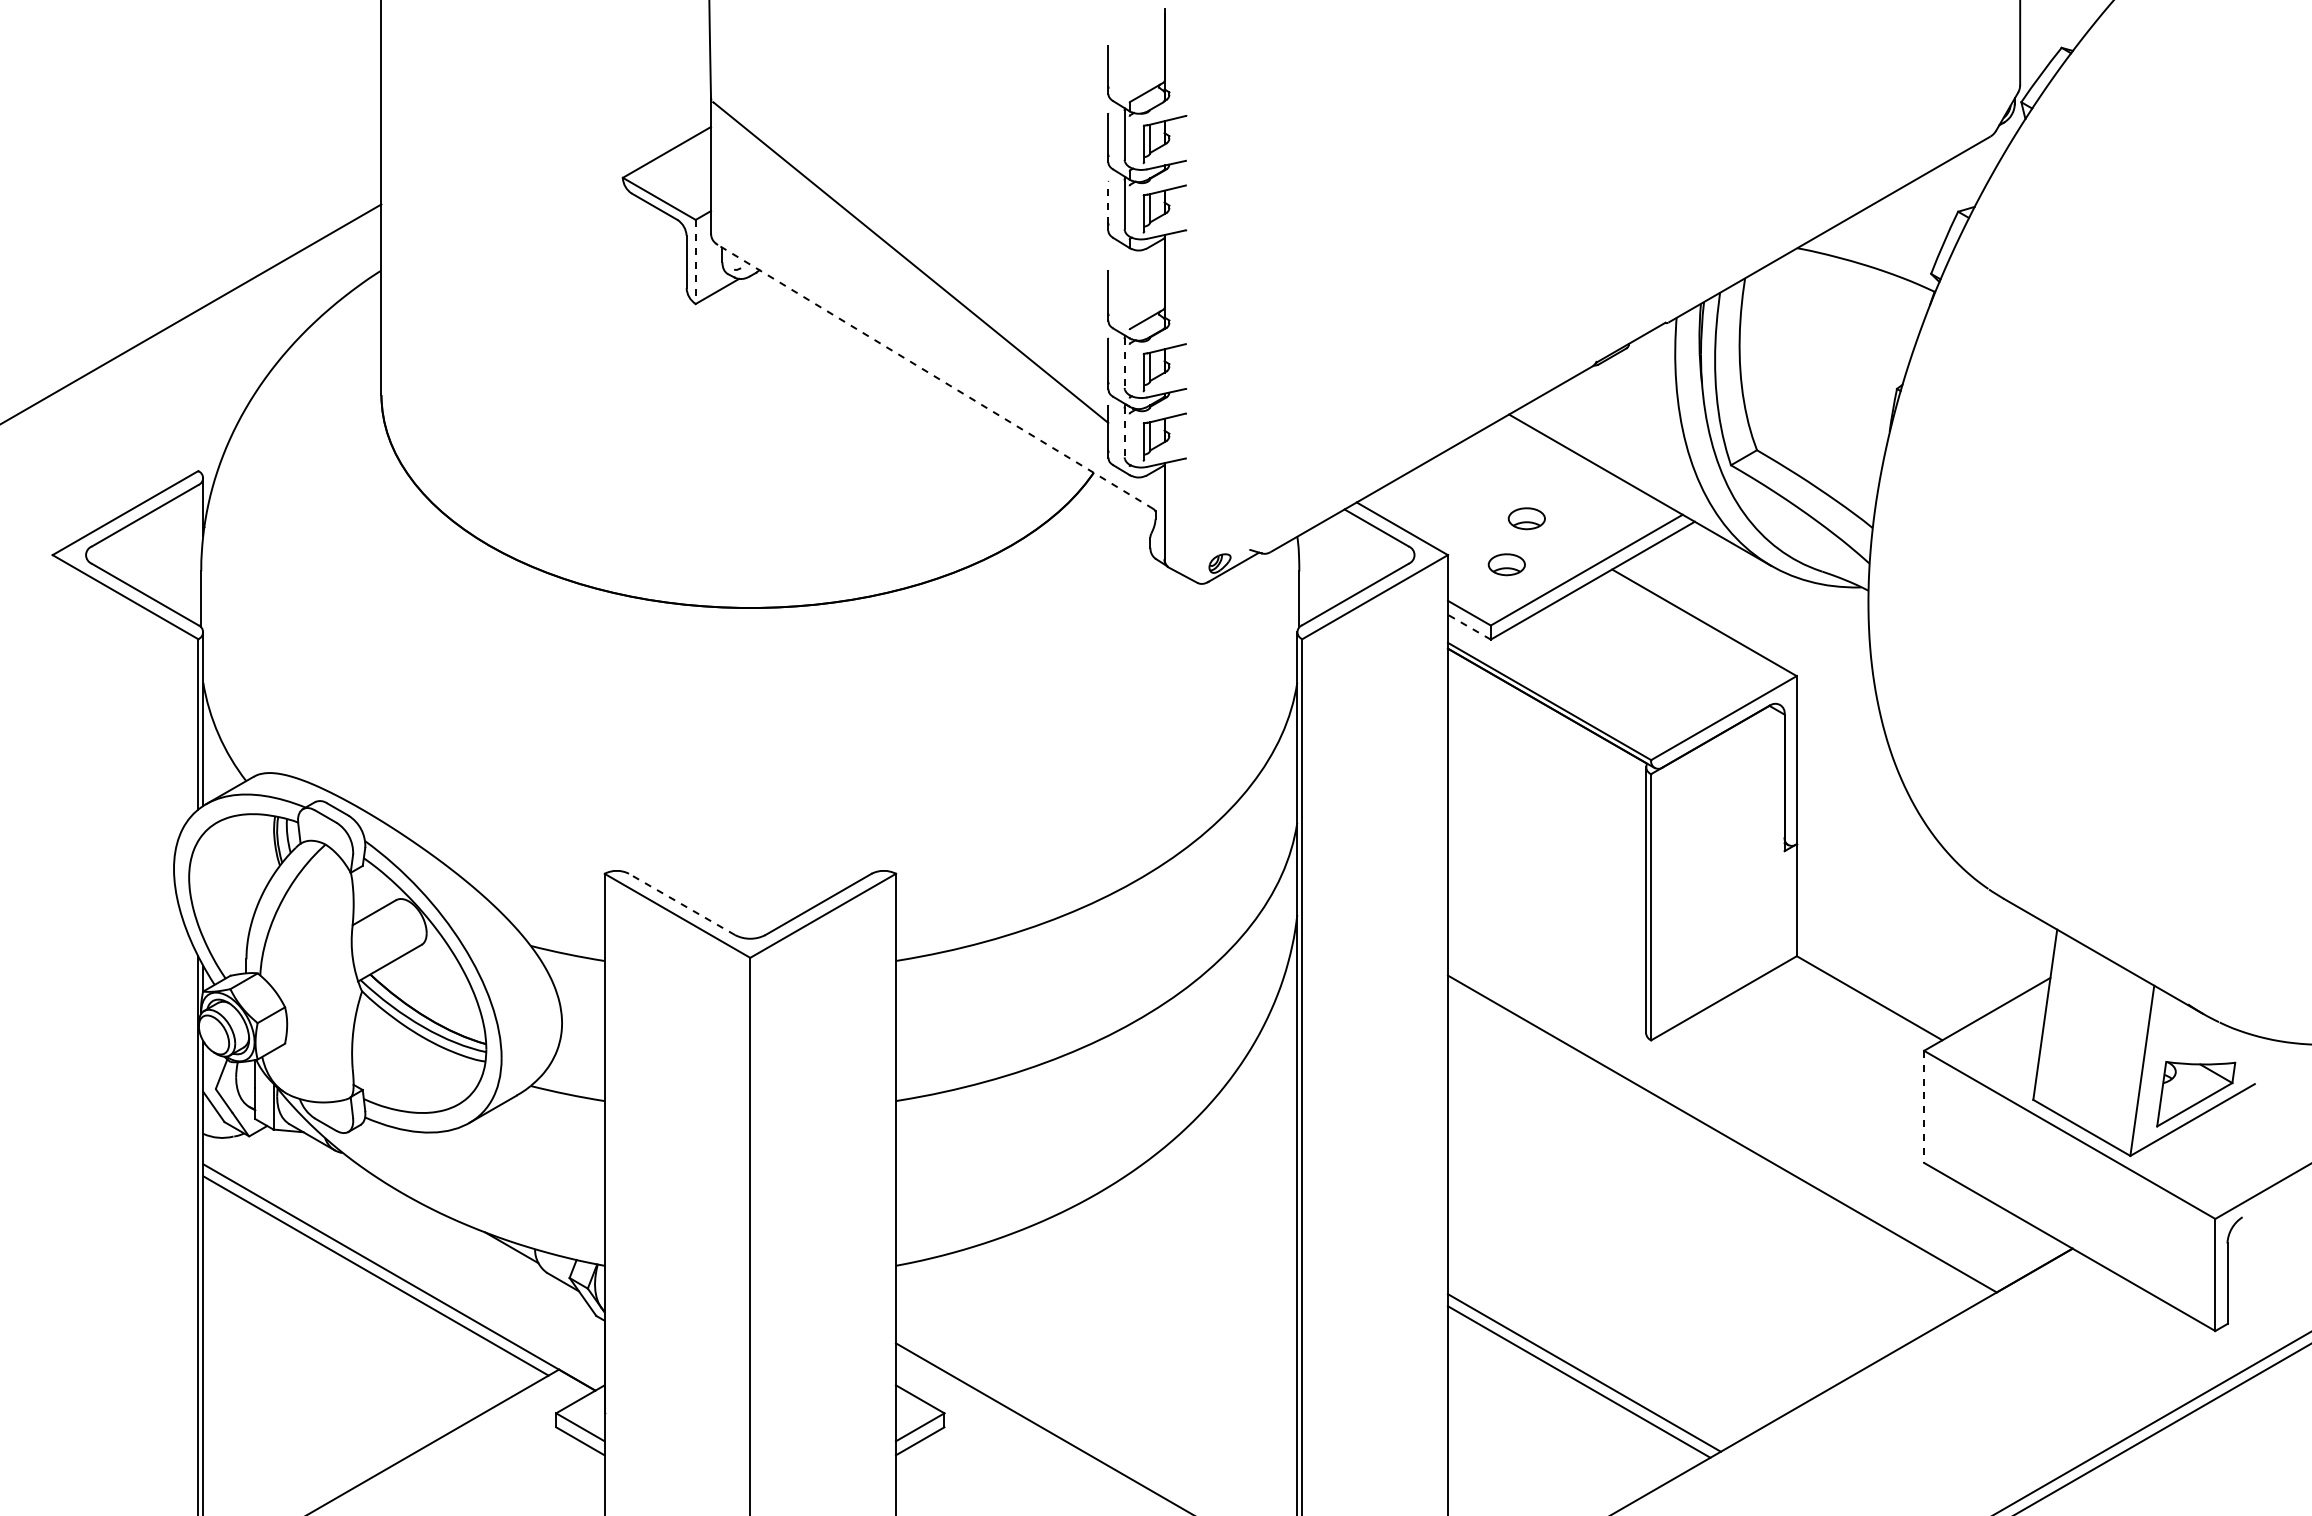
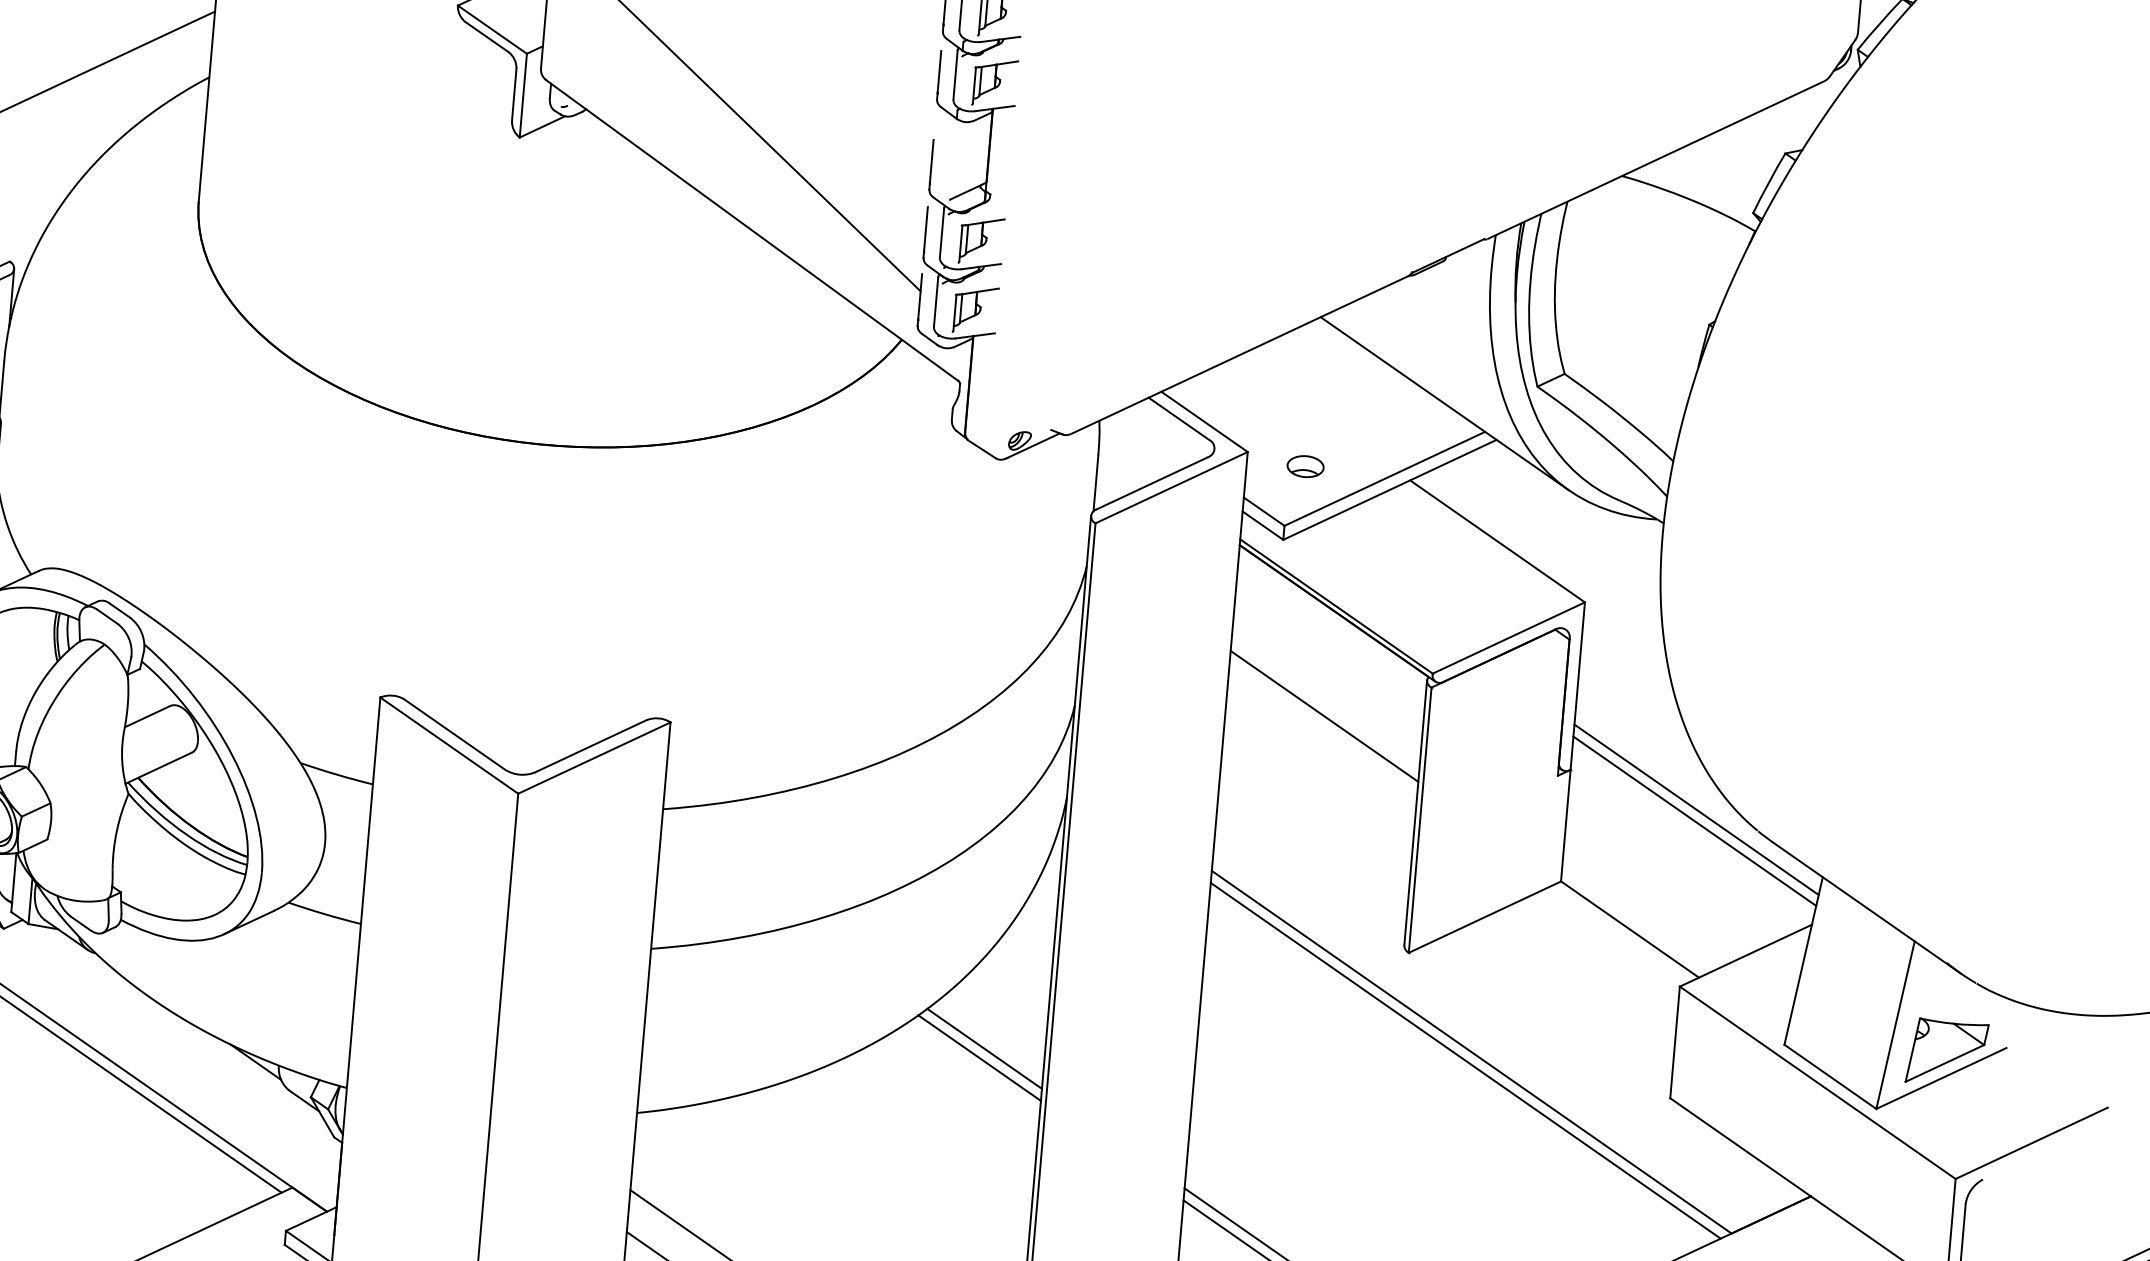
line: (1108, 202) -> (939, 71), dashed -> solid
line: (695, 262) -> (523, 96), dashed -> solid
line: (1124, 362) -> (941, 232), dashed -> solid
line: (935, 376) -> (752, 230), dashed -> solid
line: (1124, 432) -> (935, 302), dashed -> solid
part: (1526, 518) -> (1329, 422), removed
line: (1469, 627) -> (1263, 525), dashed -> solid
line: (1546, 811) -> (1324, 715), added
line: (1925, 872) -> (1696, 809), added
line: (1924, 884) -> (1694, 820), added
line: (681, 904) -> (454, 734), dashed -> solid
line: (1924, 1107) -> (1675, 1043), dashed -> solid
line: (1716, 1142) -> (1465, 1060), added
line: (1236, 1172) -> (984, 1049), added
line: (1232, 1181) -> (979, 1057), added

